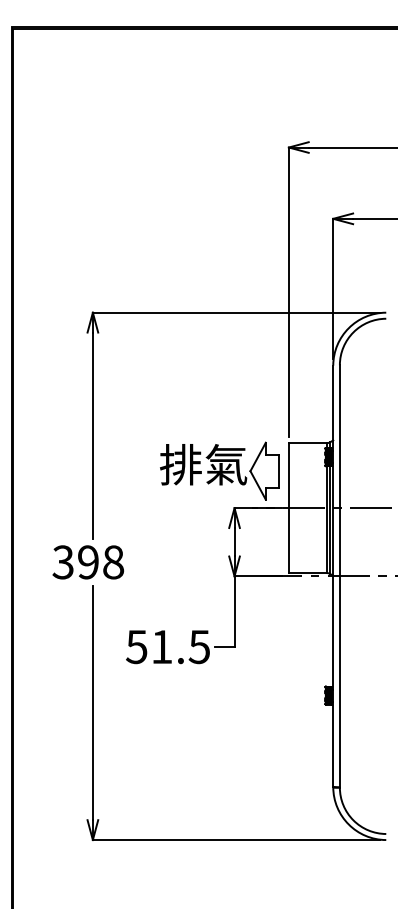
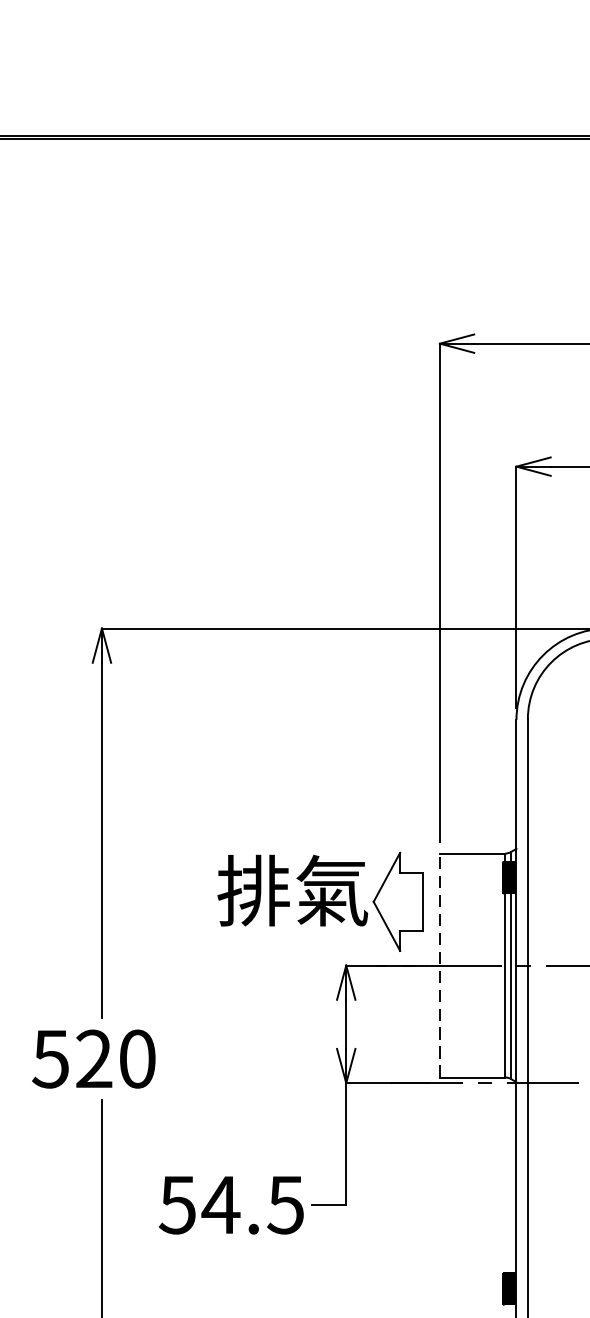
line: (288, 508) -> (439, 966), solid -> dashed
text: (88, 562) -> (94, 1059), 398 -> 520
text: (161, 646) -> (220, 1204), 51.5 -> 54.5

